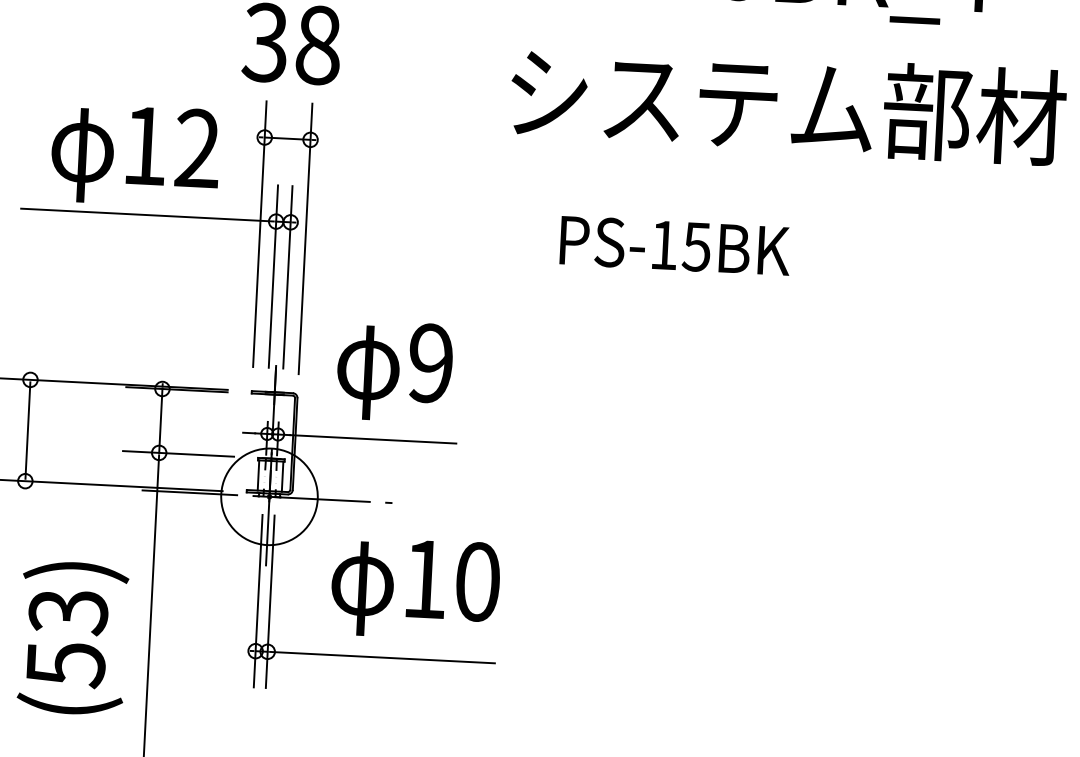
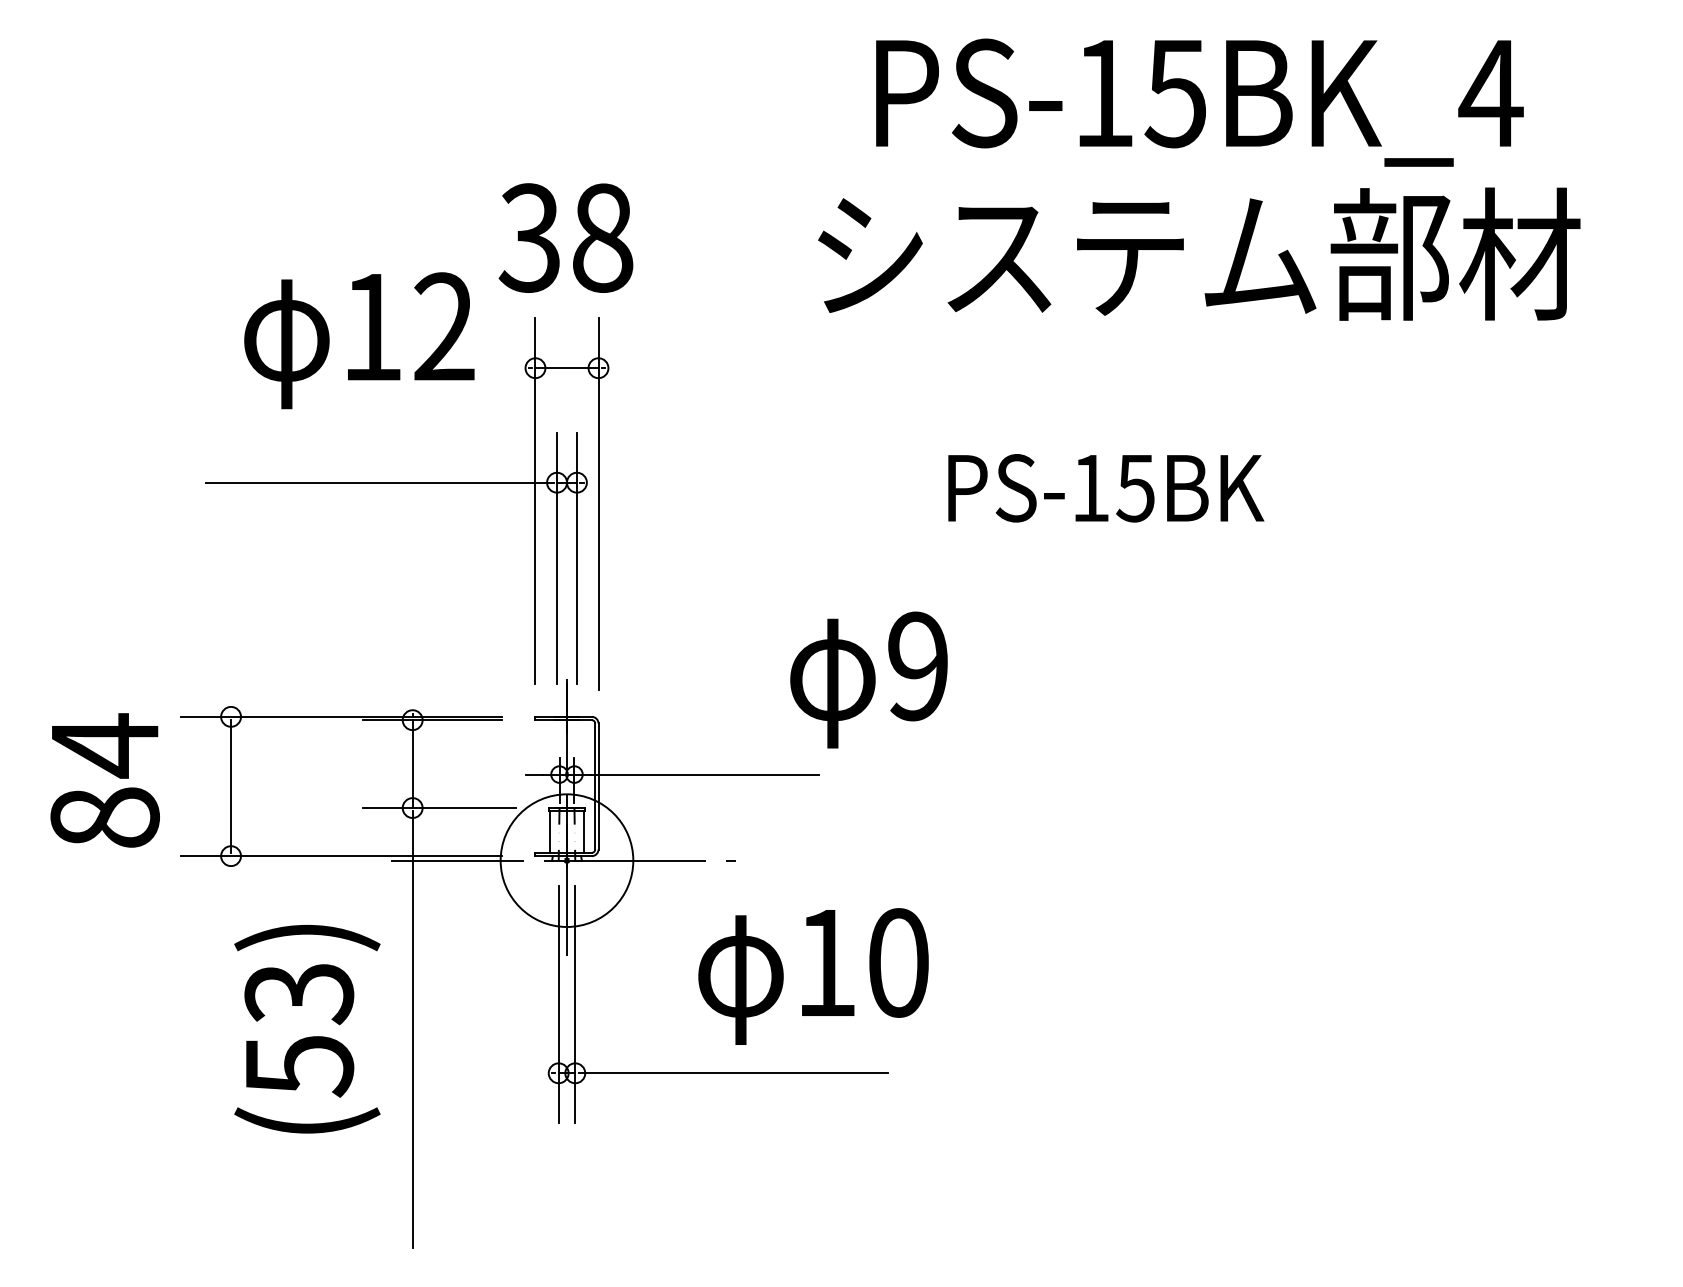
text: (788, 104) -> (1199, 253), moved
text: (135, 155) -> (359, 340), moved
text: (394, 371) -> (868, 679), moved
text: (415, 588) -> (813, 976), moved
text: (73, 638) -> (307, 1029), moved

